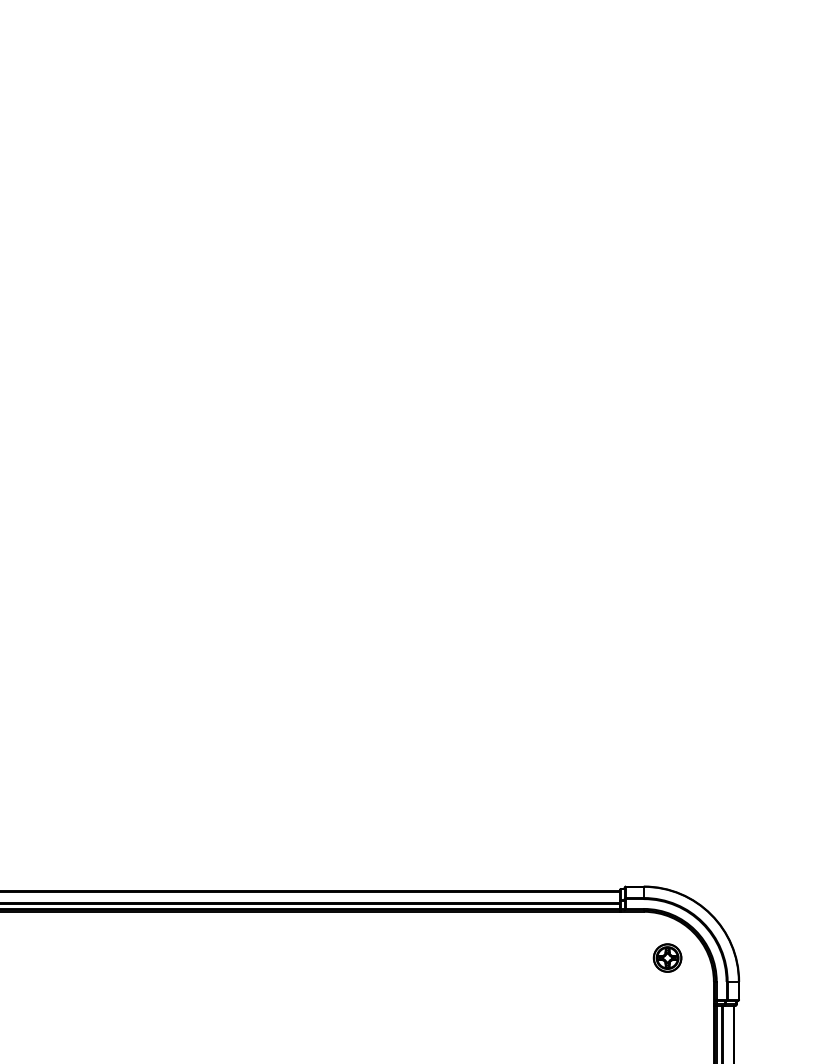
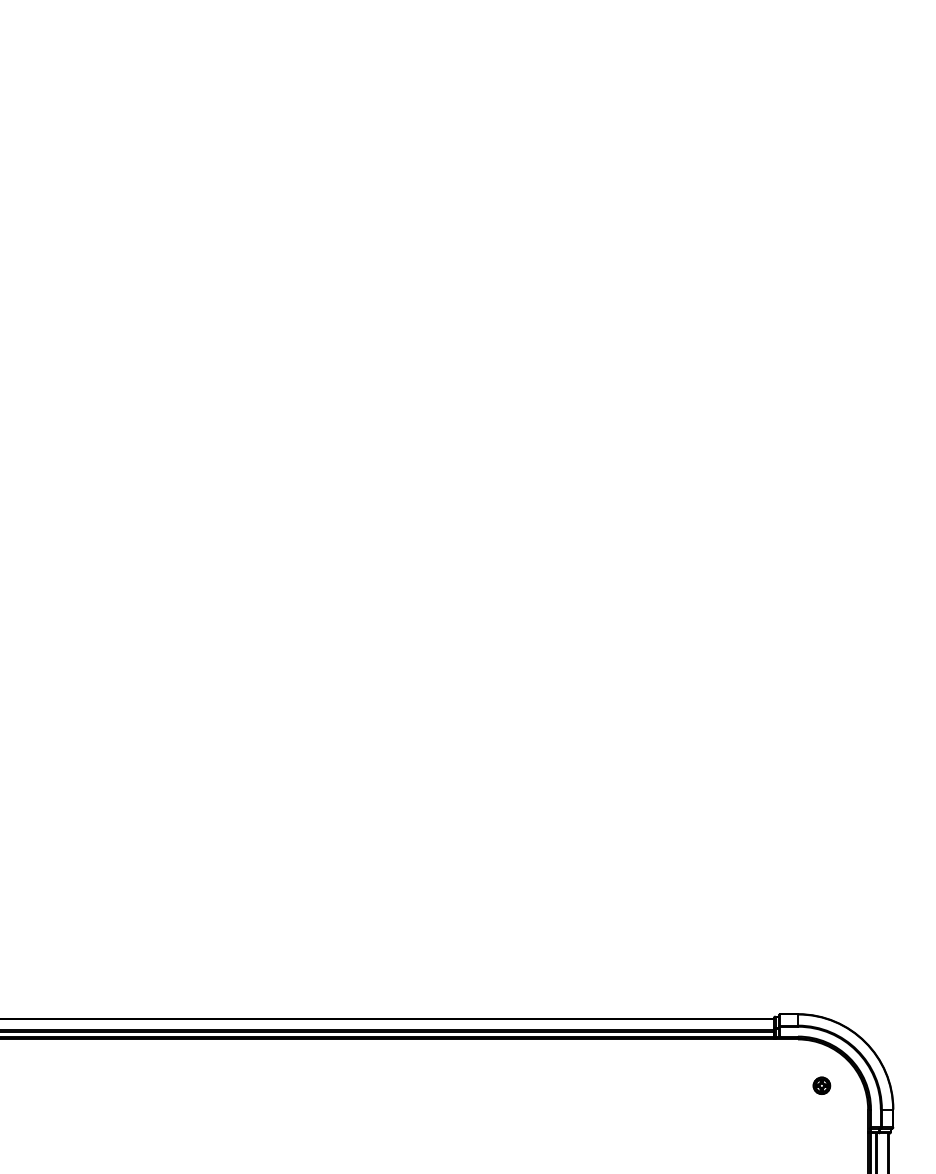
part: (667, 957) -> (821, 1085), size x0.6

